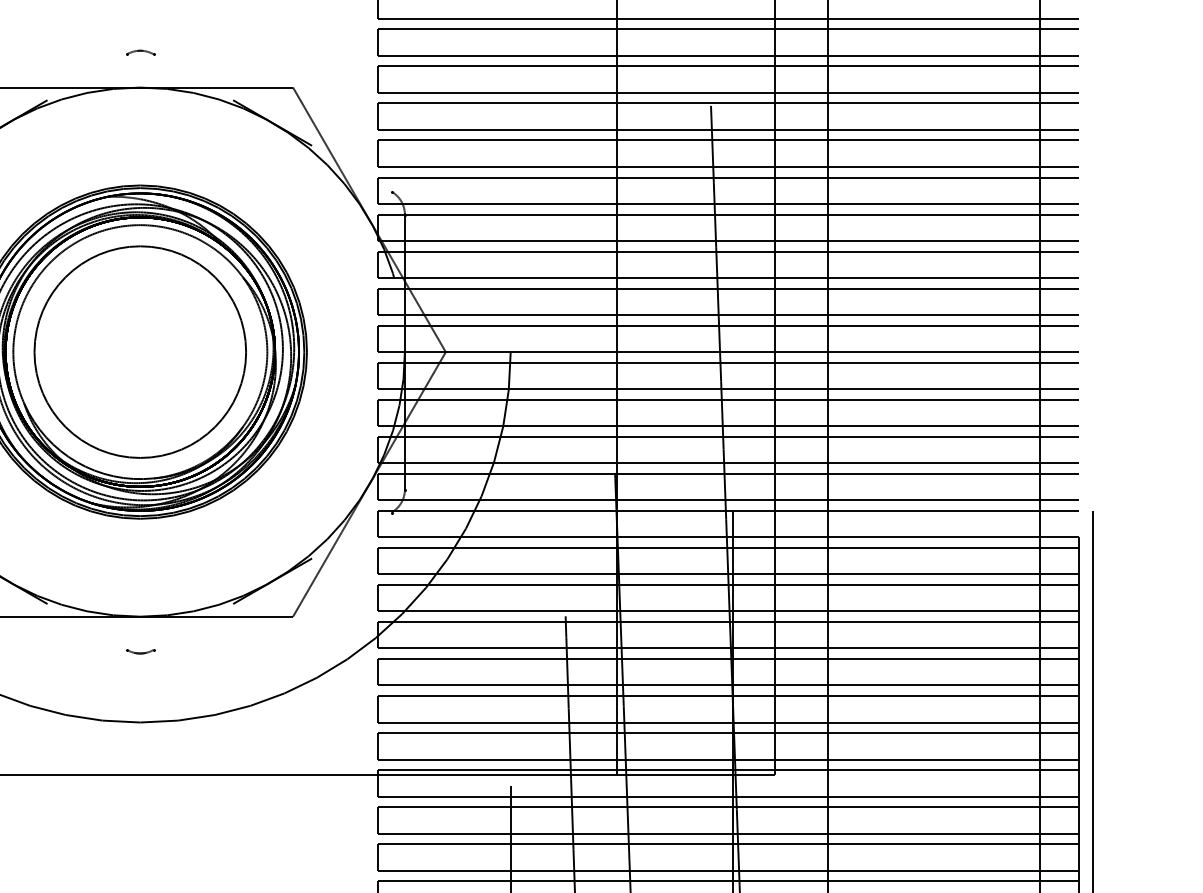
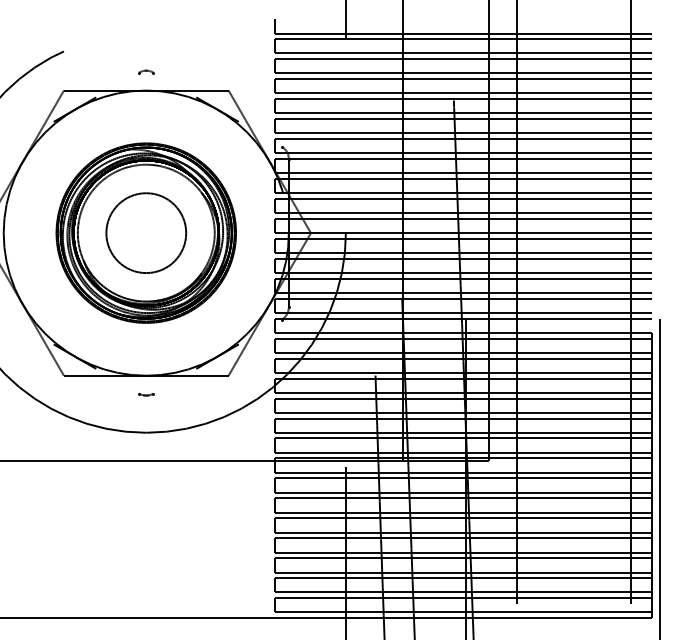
circle: (140, 352) -> (146, 233), size x0.7

